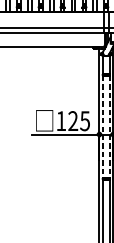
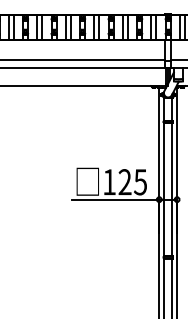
line: (102, 127) -> (163, 190), dashed -> solid
line: (109, 127) -> (172, 190), dashed -> solid

